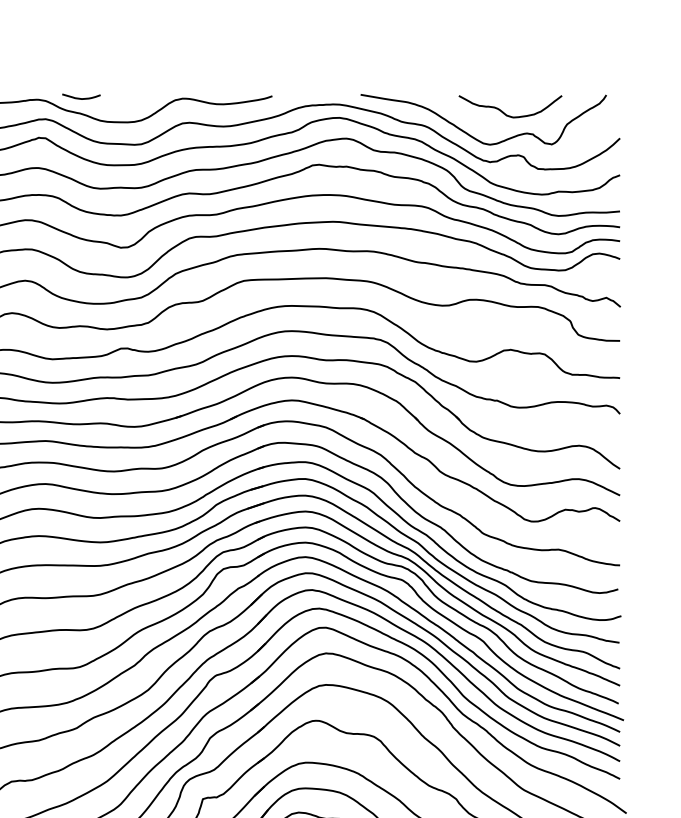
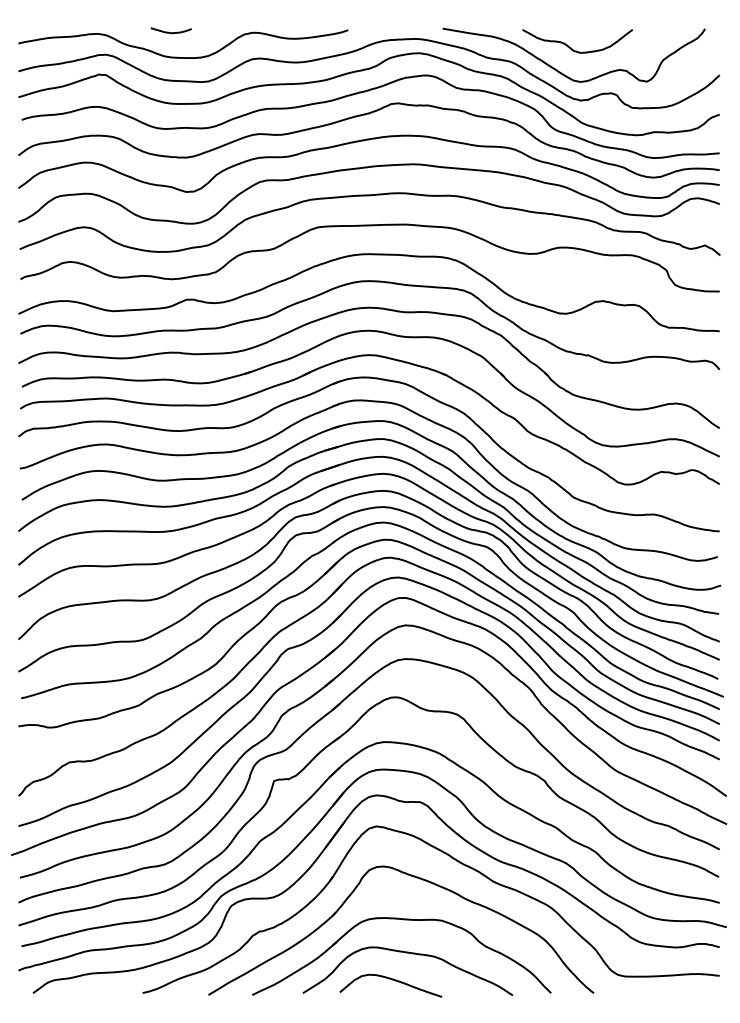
curve: (80, 98) -> (170, 32), moved
curve: (504, 112) -> (571, 47), moved

